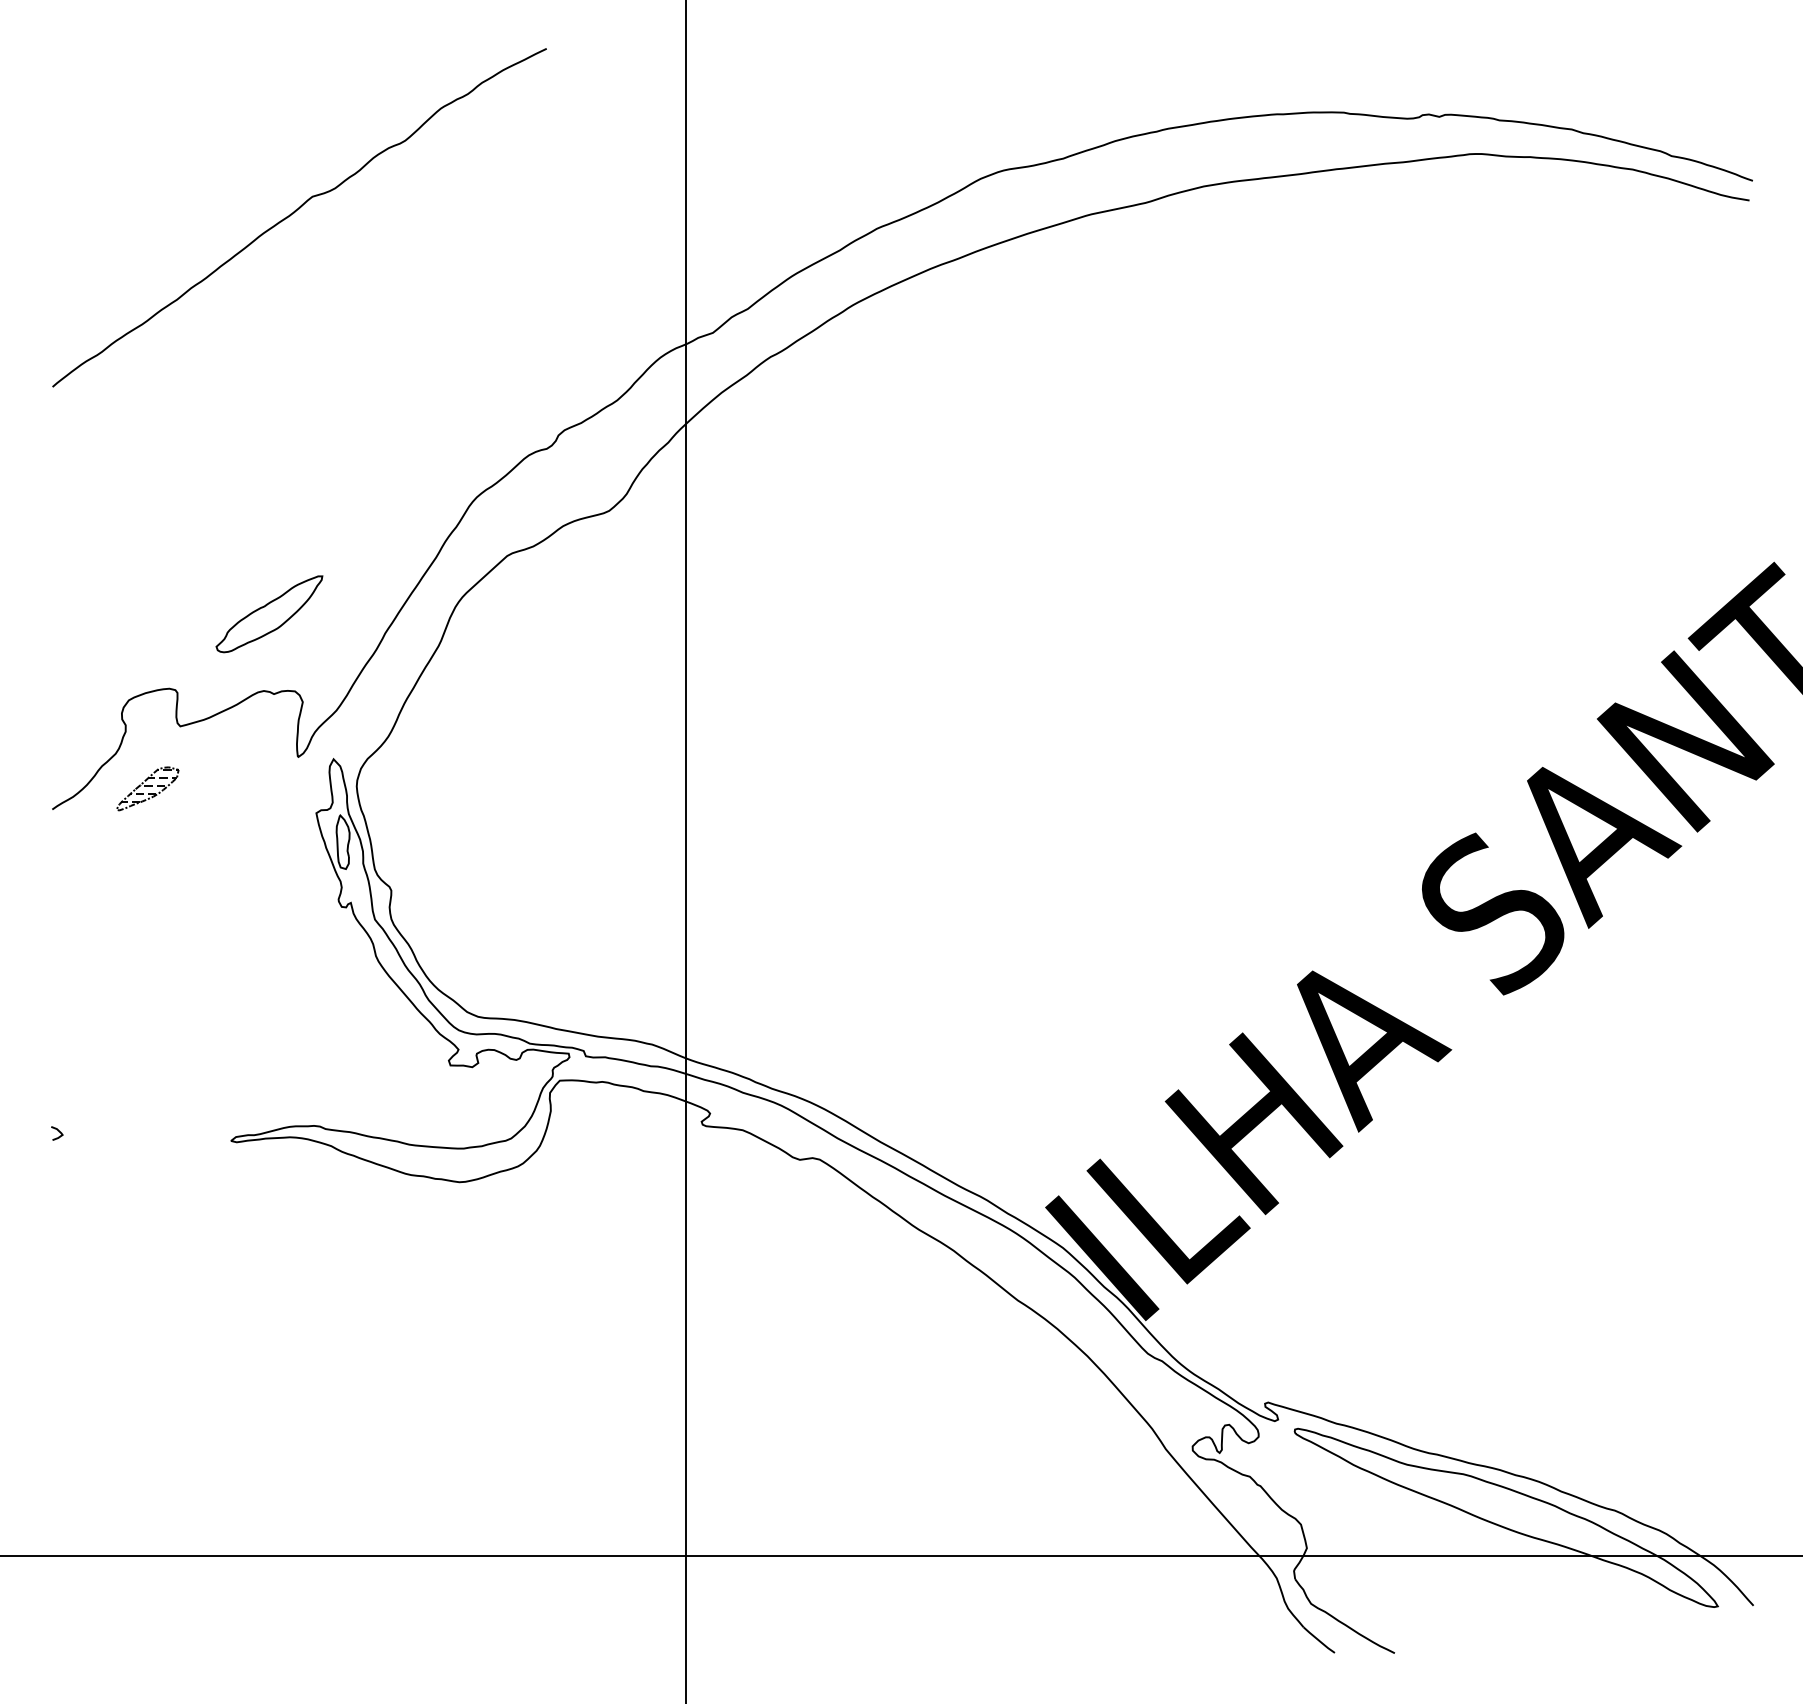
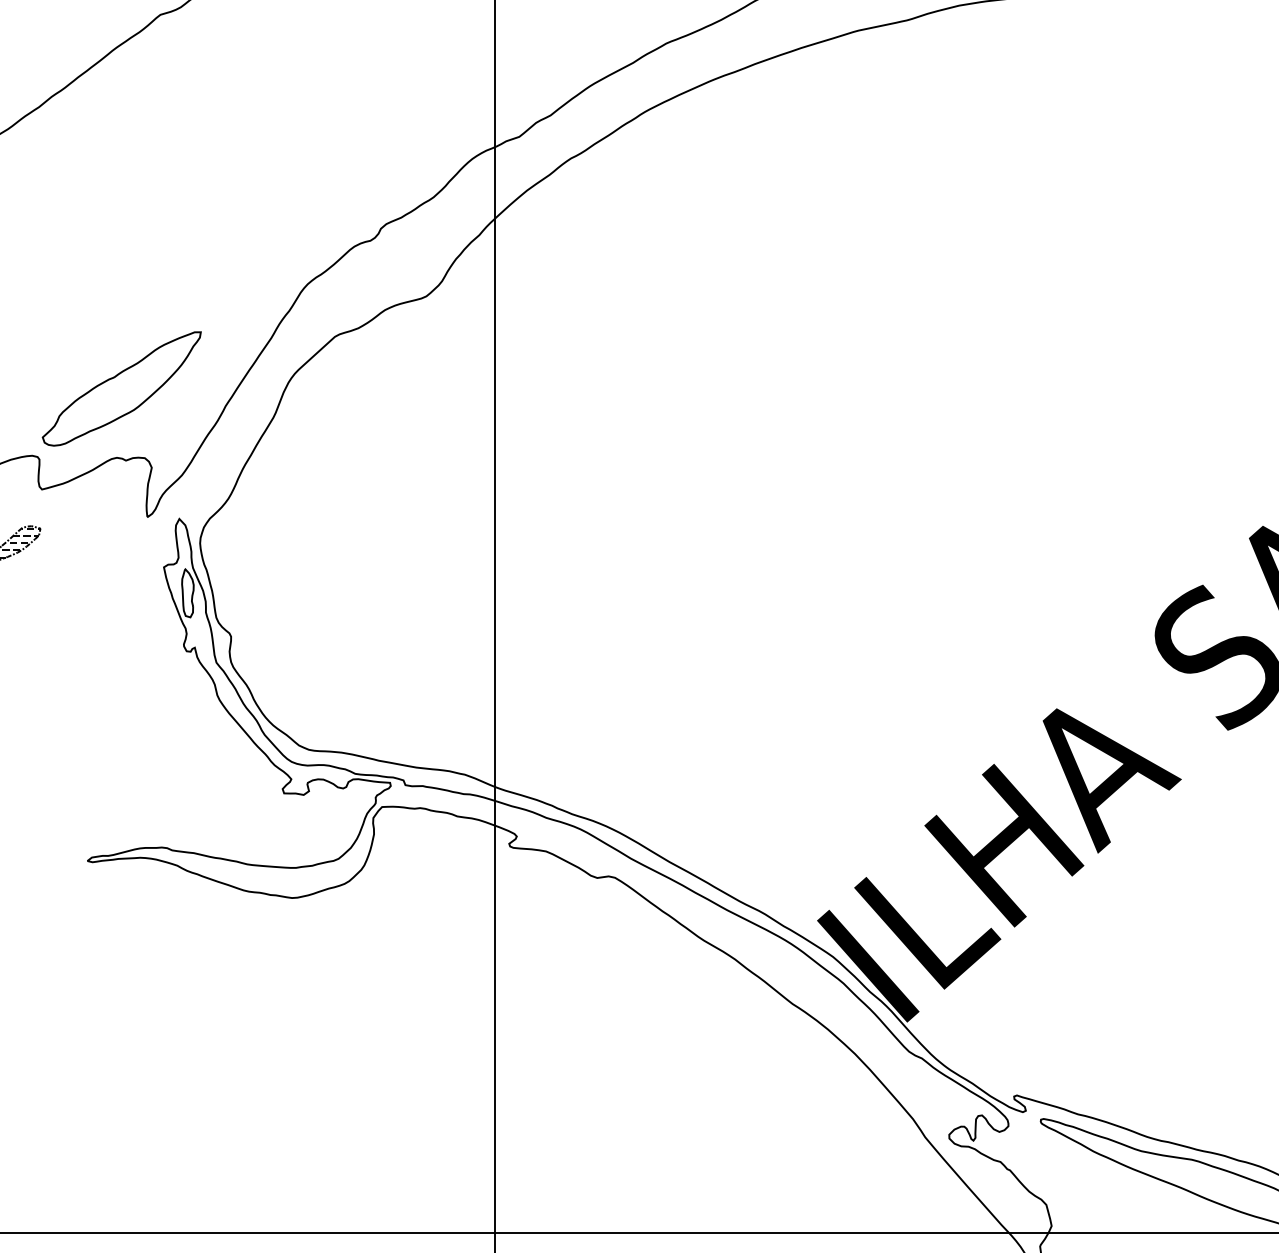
part: (269, 614) -> (121, 389), size x1.67

